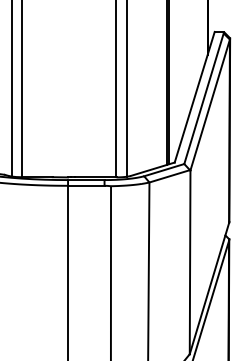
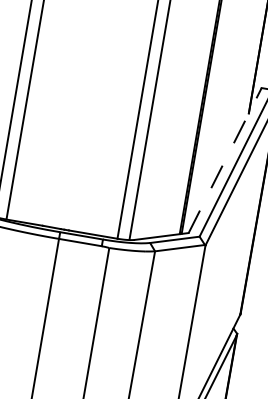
line: (194, 96) -> (225, 159), solid -> dashed

